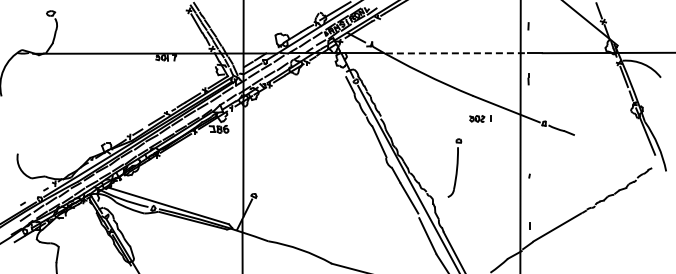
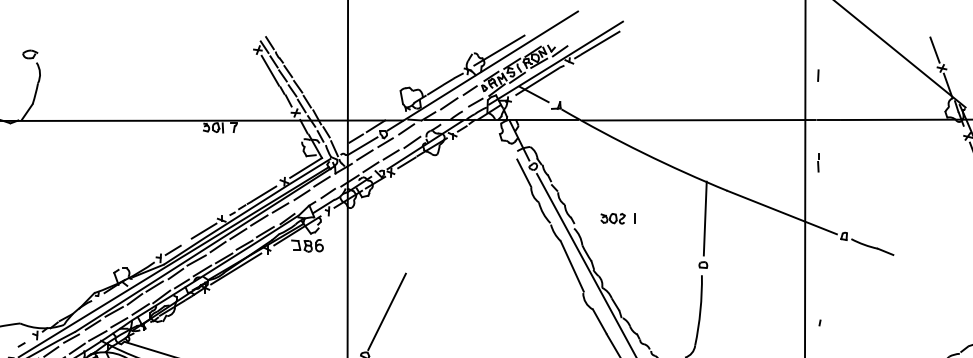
line: (456, 53) -> (699, 120), dashed -> solid
line: (459, 112) -> (704, 217), added
part: (480, 118) -> (618, 217), moved
line: (266, 169) -> (385, 312), added

